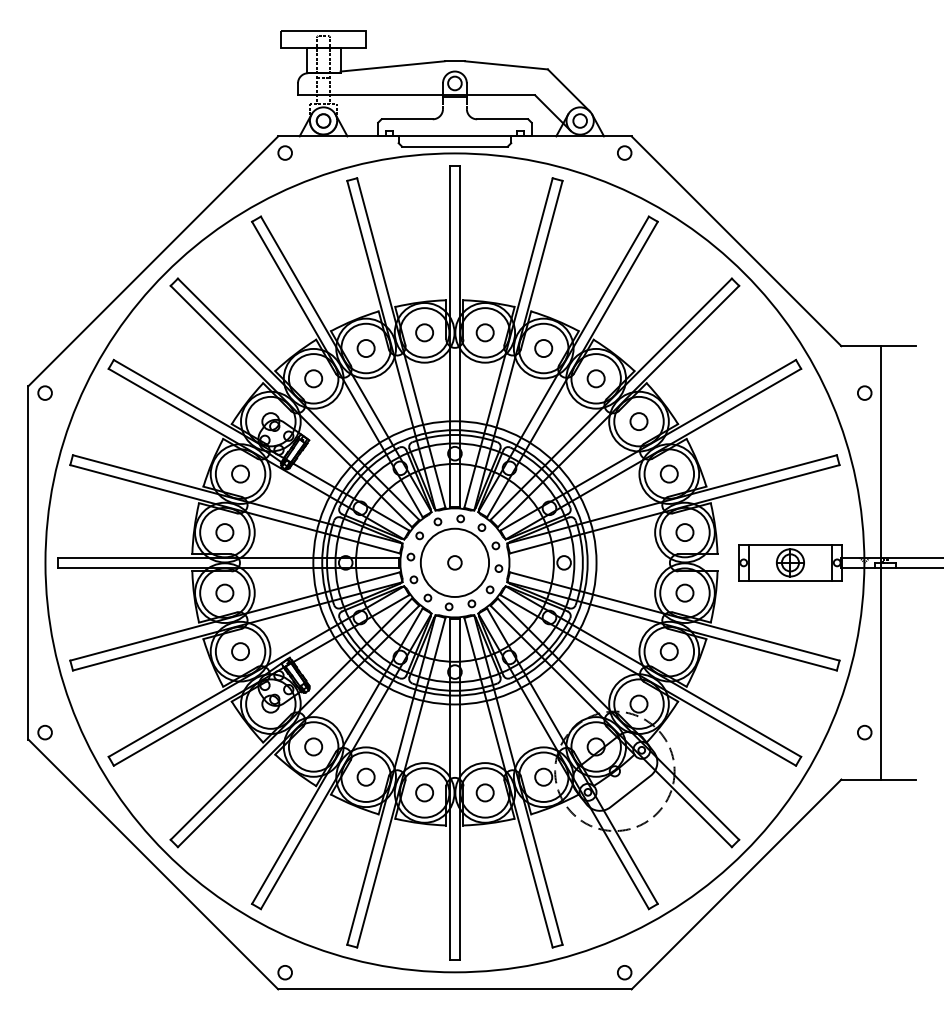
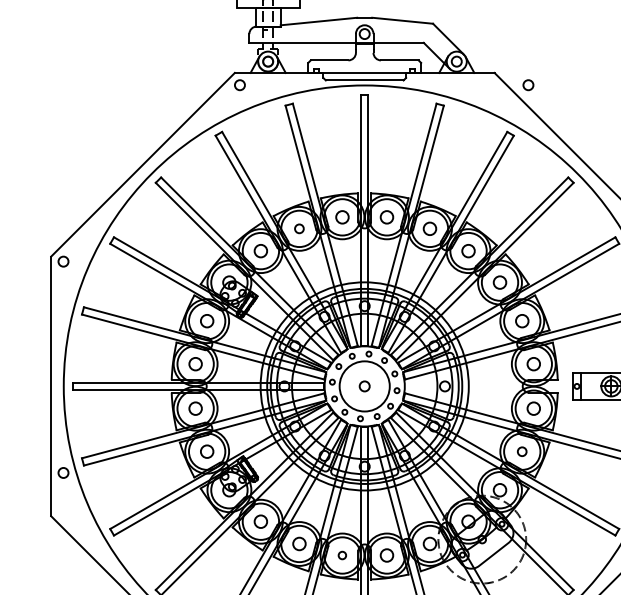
circle: (624, 152) -> (528, 84), moved
circle: (365, 348) -> (298, 228), size x0.7
circle: (668, 651) -> (521, 451), size x0.7
circle: (44, 732) -> (63, 472), moved
circle: (424, 792) -> (342, 555), size x0.6

